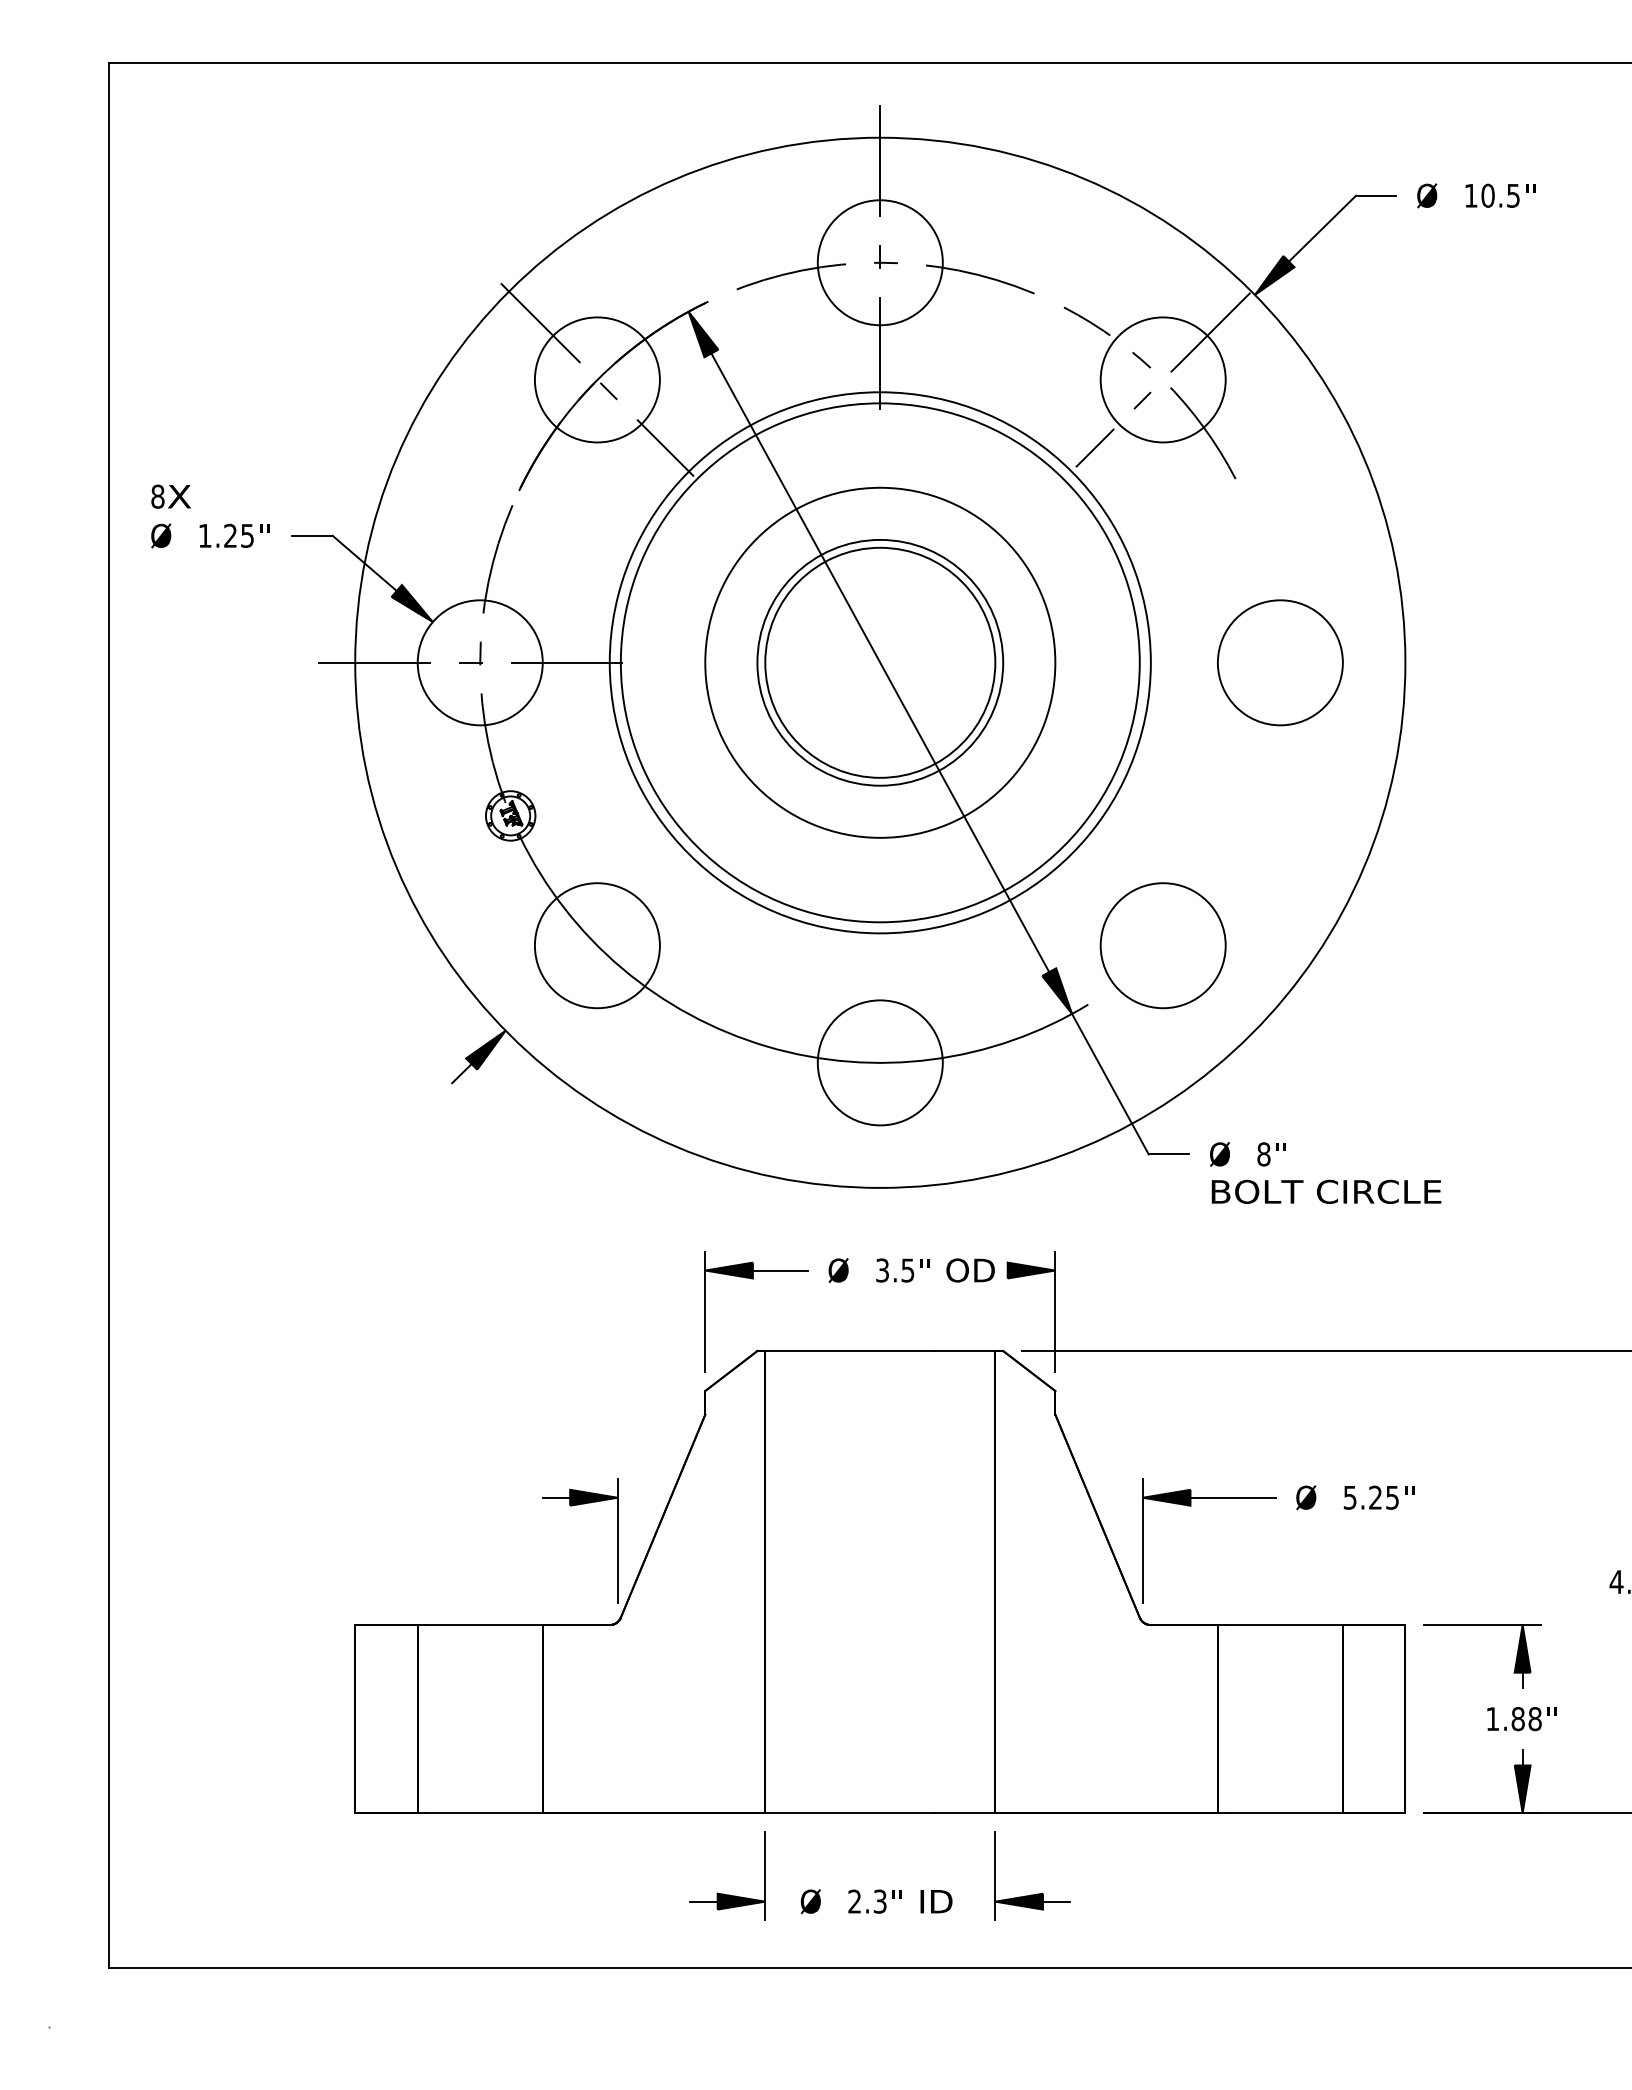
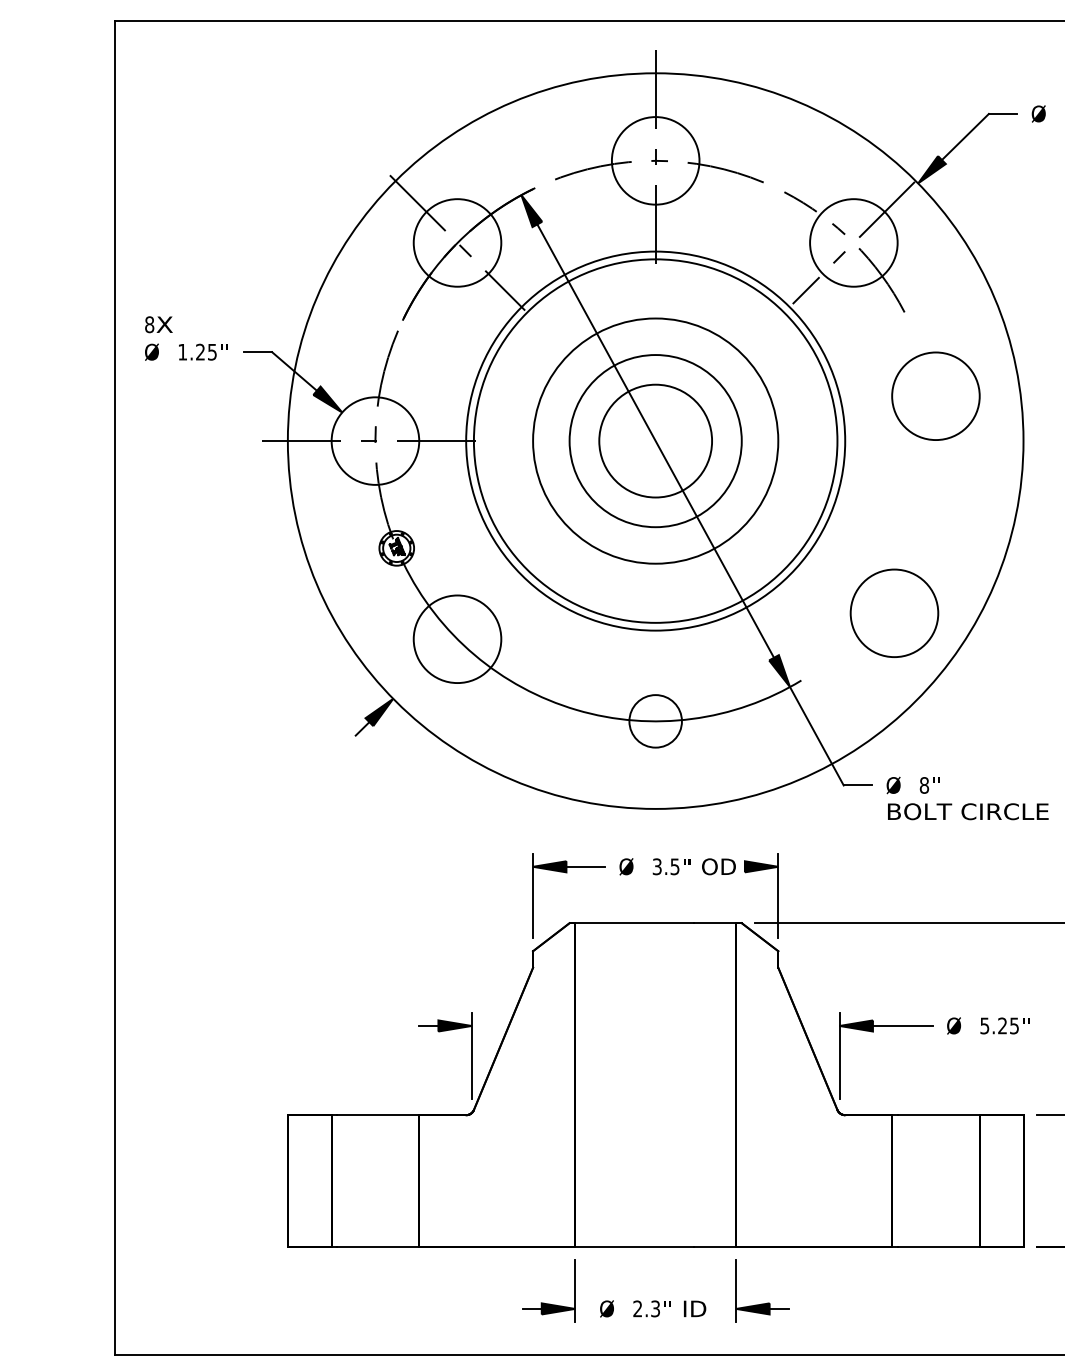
circle: (880, 662) -> (655, 440), size x0.7
circle: (1280, 662) -> (936, 396), moved
circle: (1162, 945) -> (893, 613), moved
circle: (879, 1062) -> (655, 721), size x0.6

